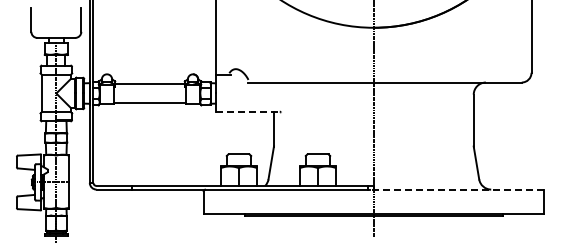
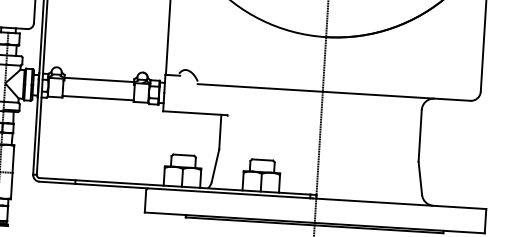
line: (248, 111) -> (195, 113), dashed -> solid
line: (457, 189) -> (399, 203), dashed -> solid

